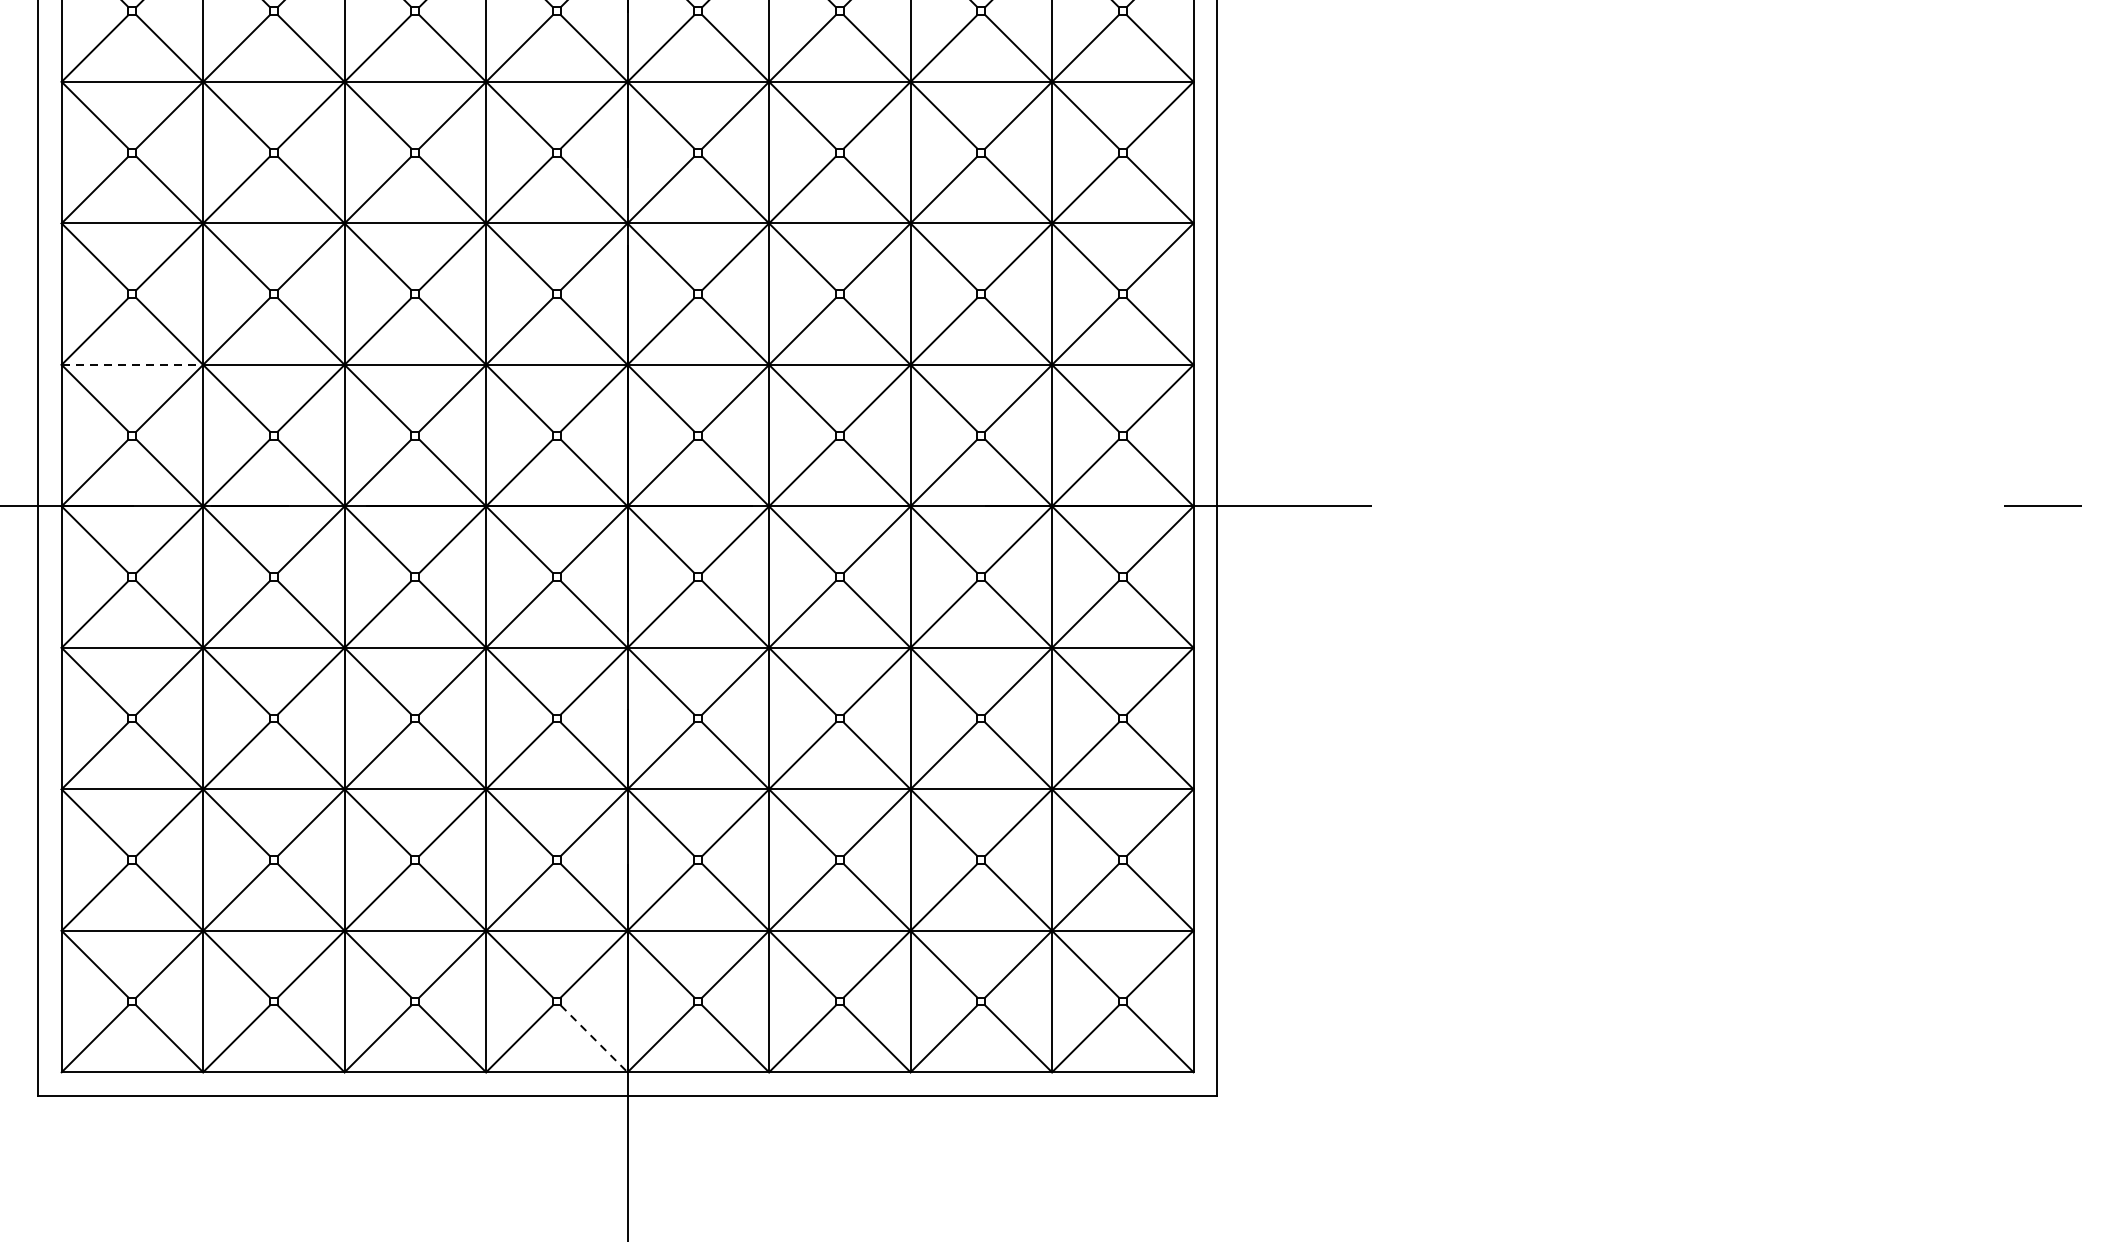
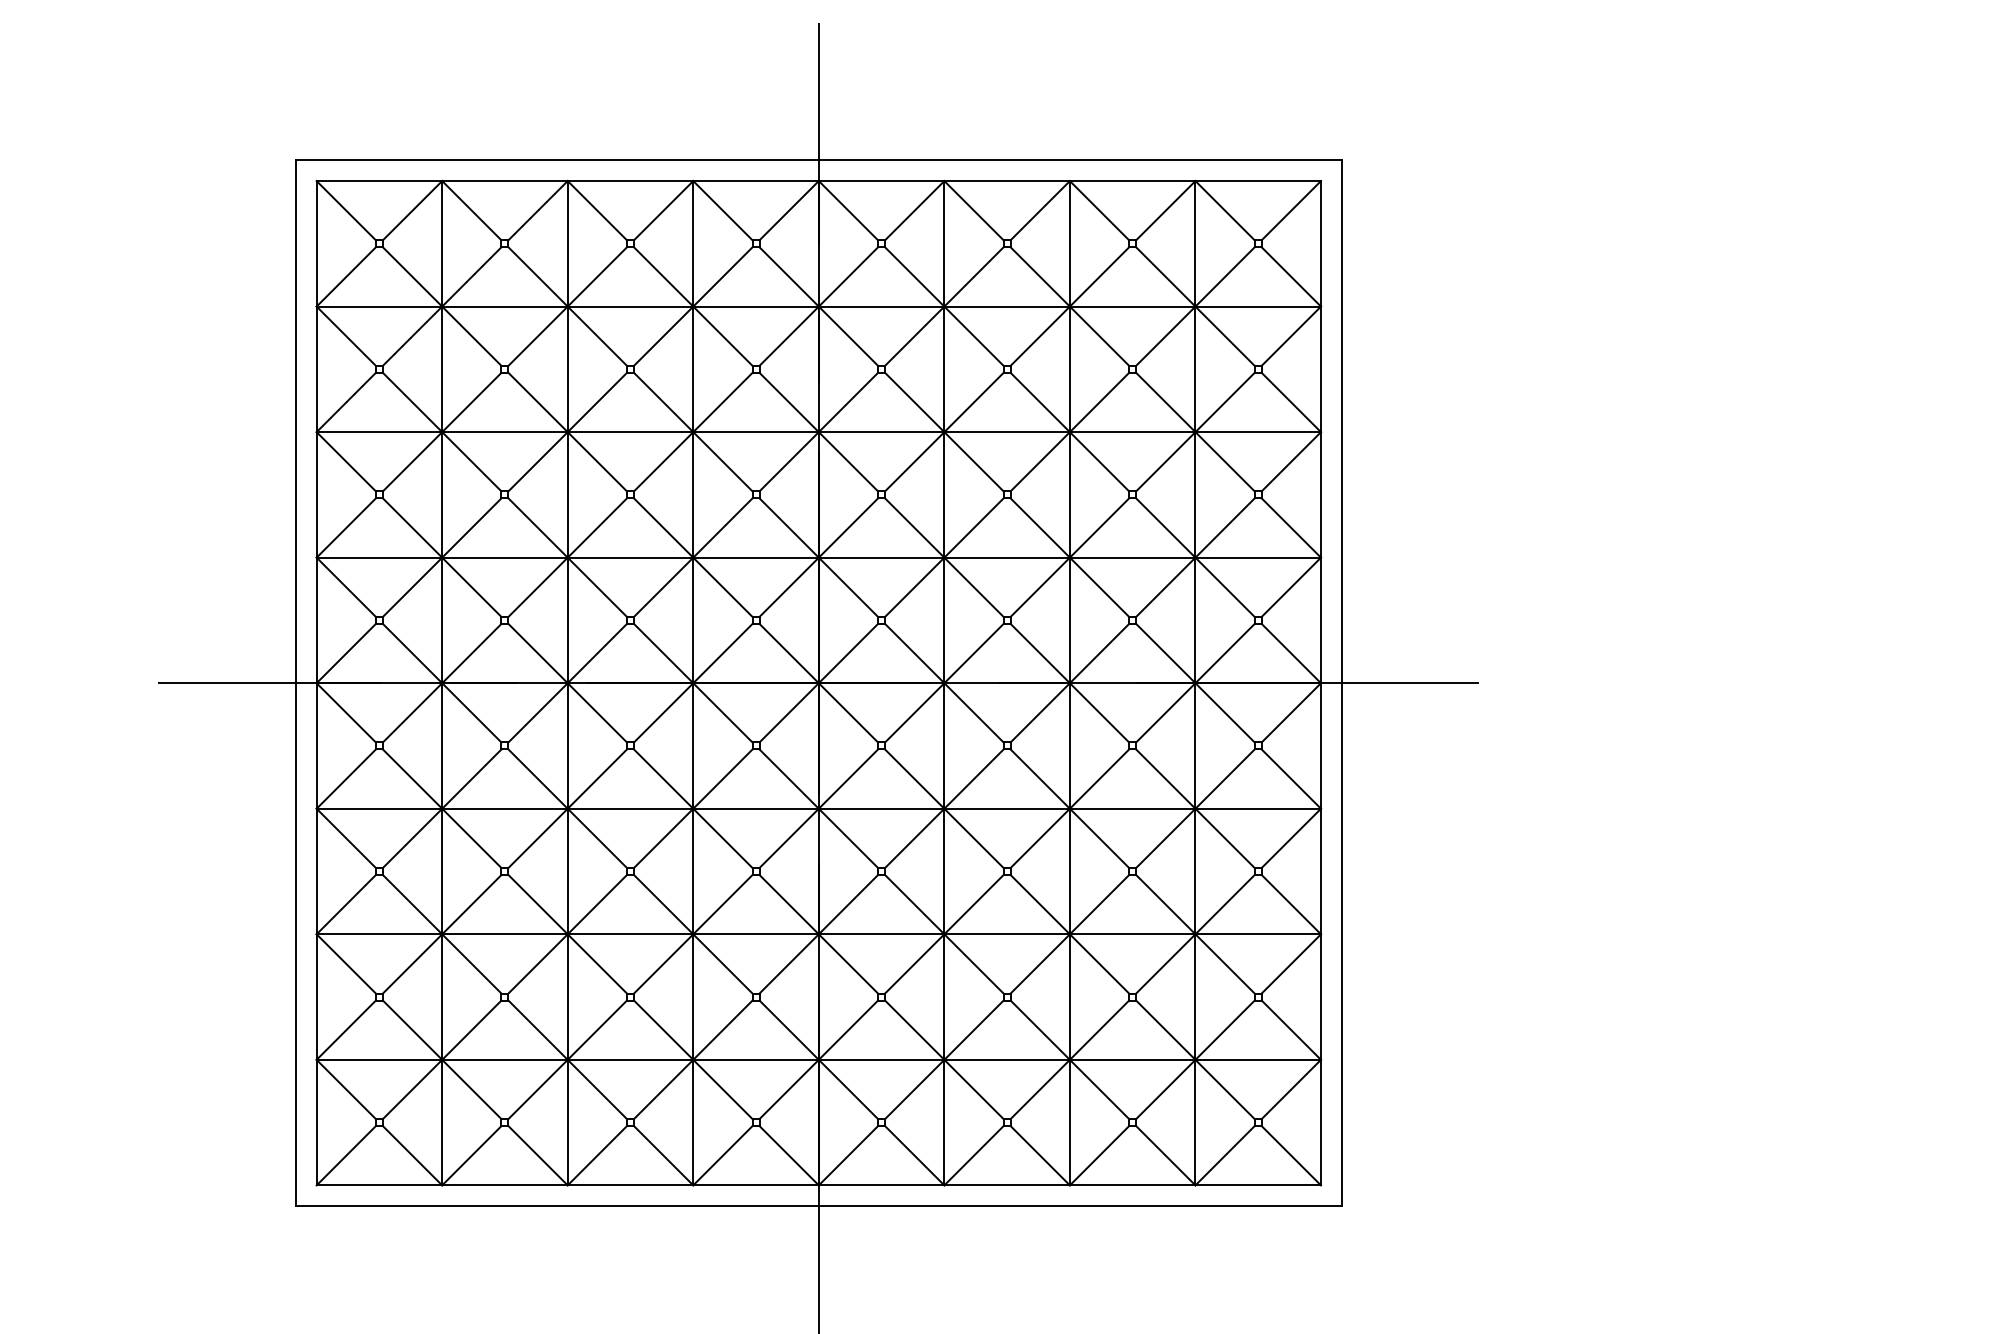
line: (132, 364) -> (379, 557), dashed -> solid
line: (594, 1038) -> (789, 1155), dashed -> solid

